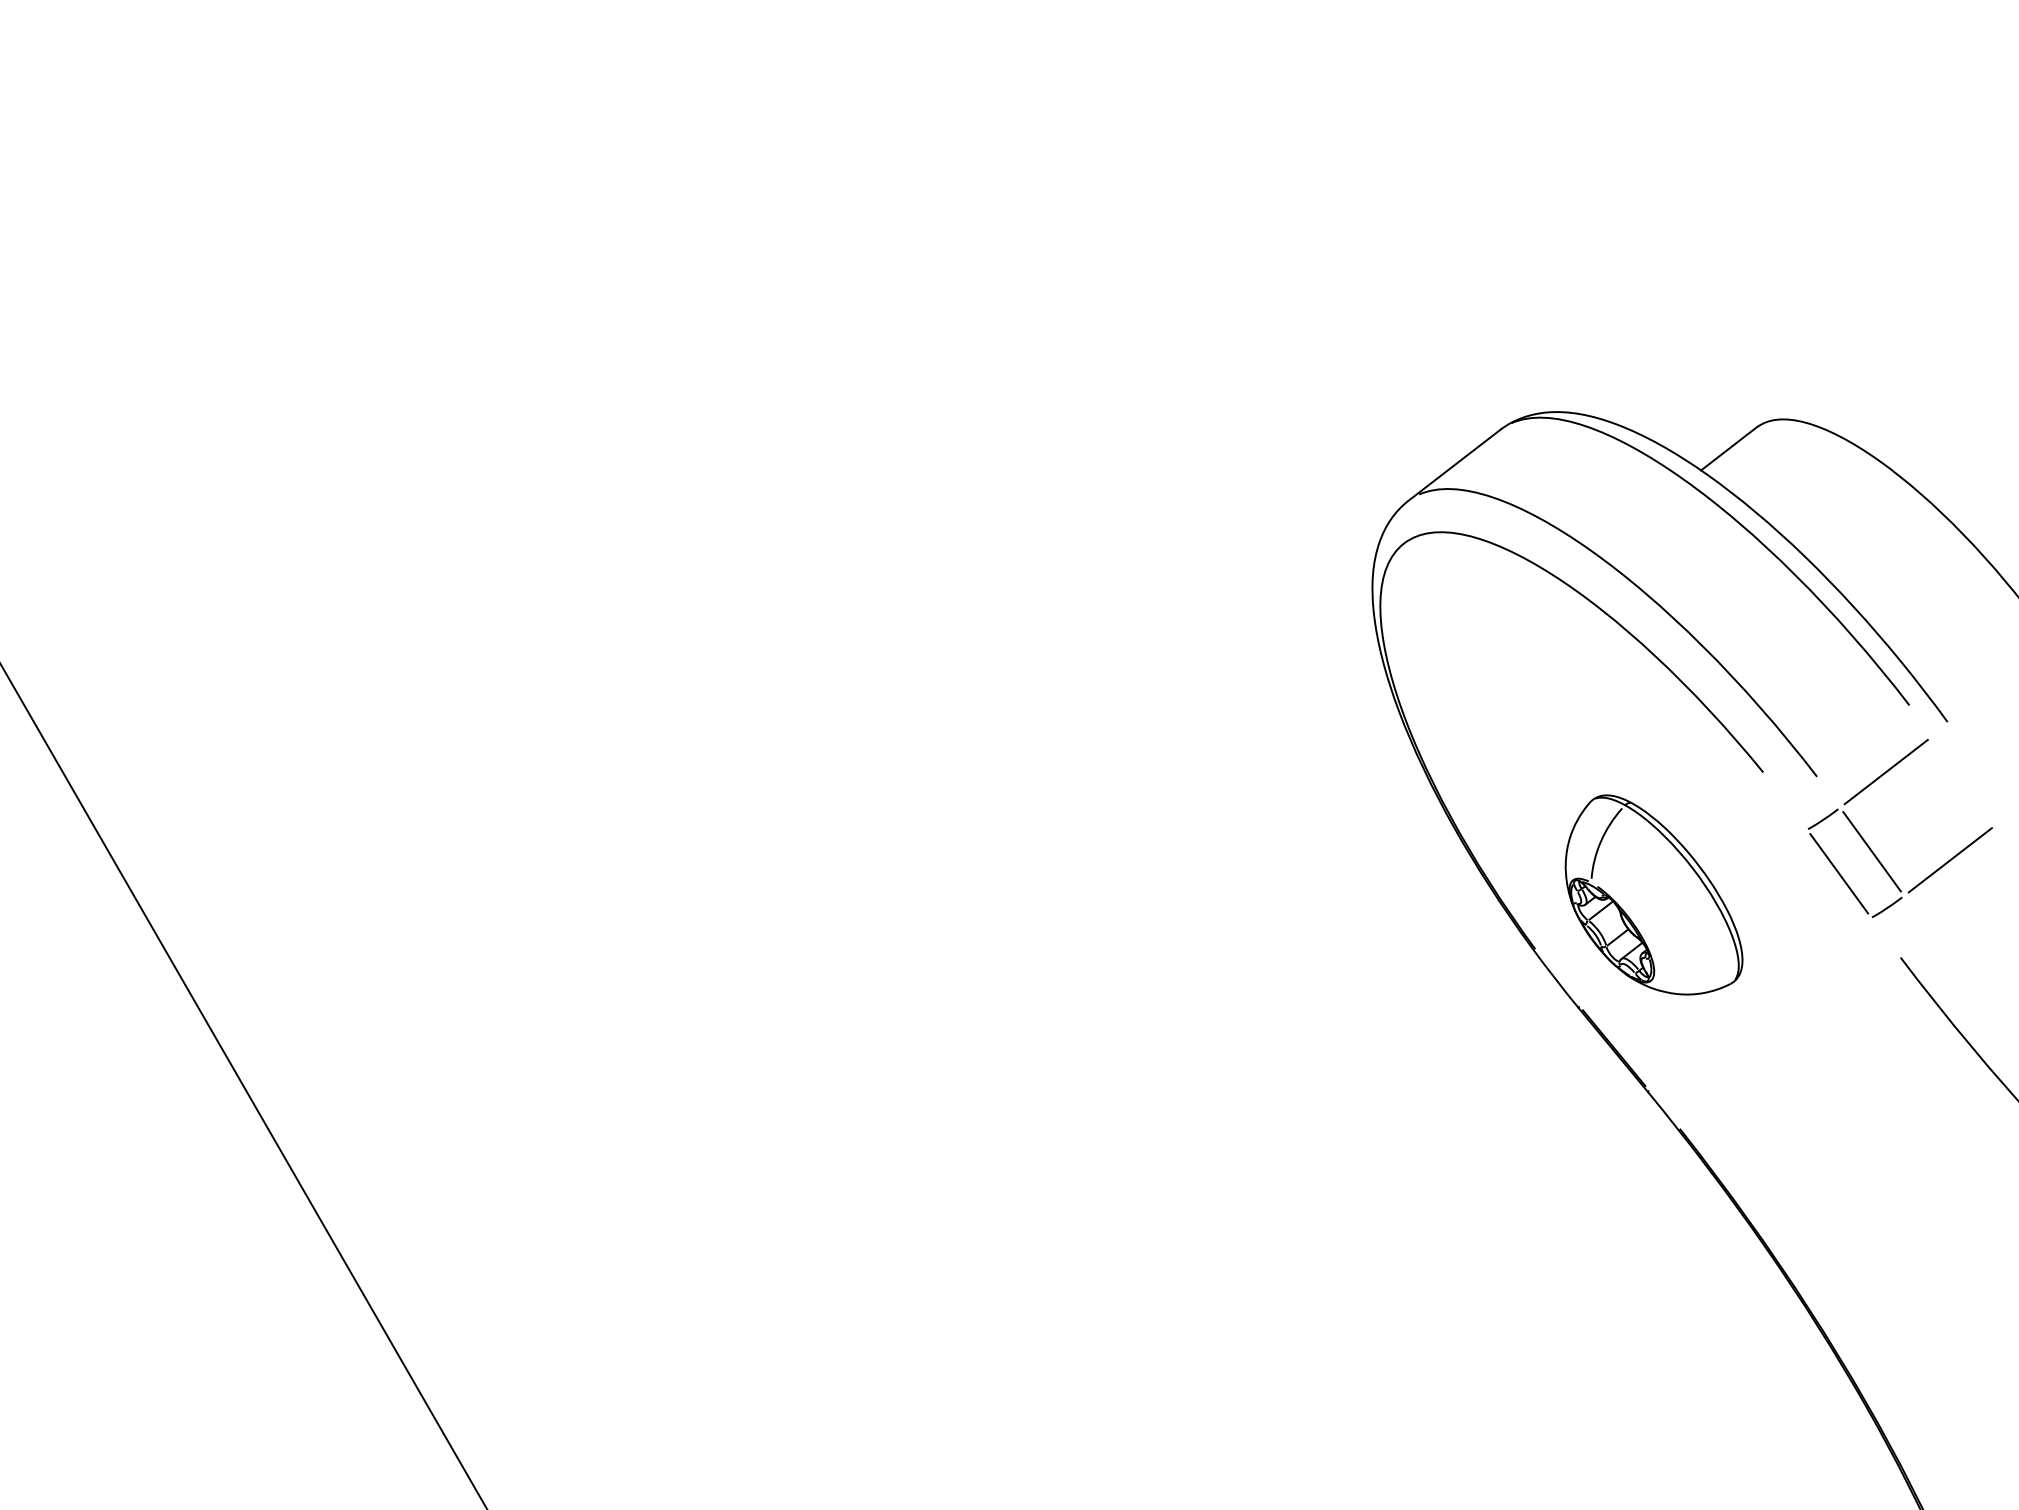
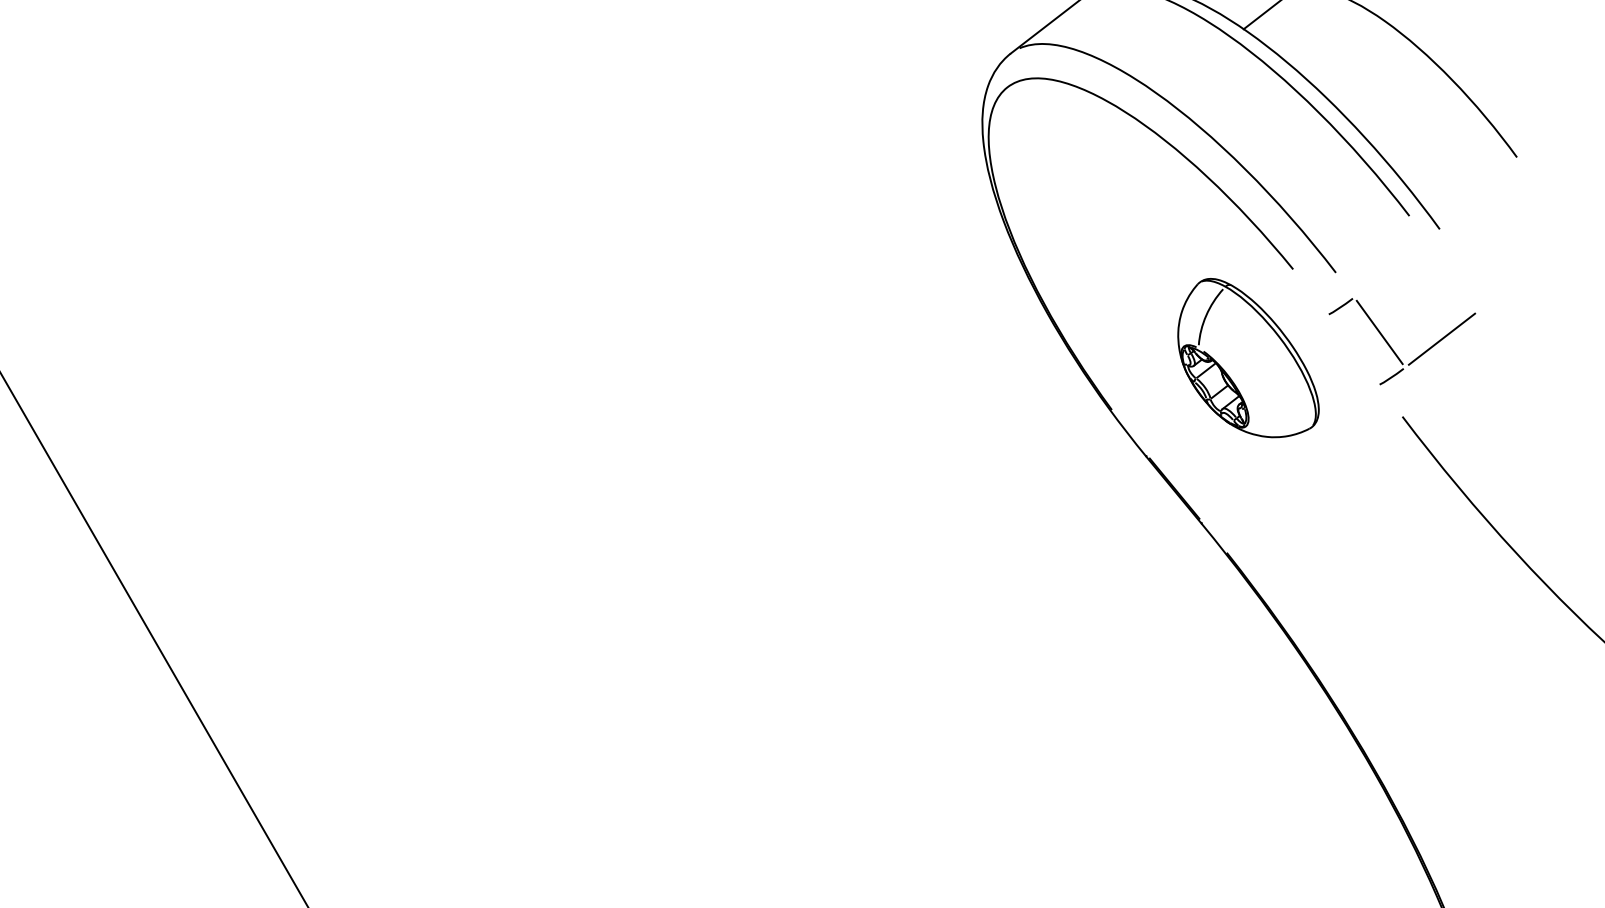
line: (1885, 771) -> (1390, 268), removed
line: (1839, 873) -> (1353, 349), removed
part: (1653, 894) -> (1248, 357), moved

